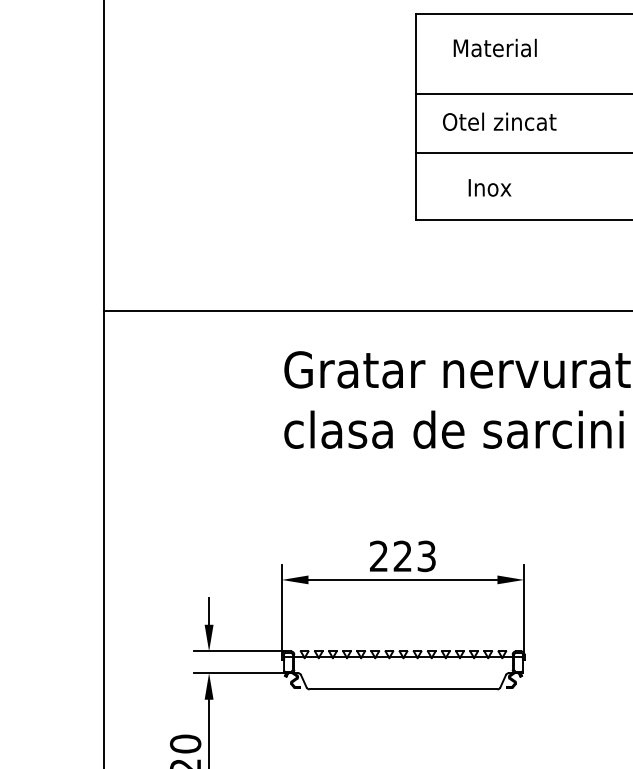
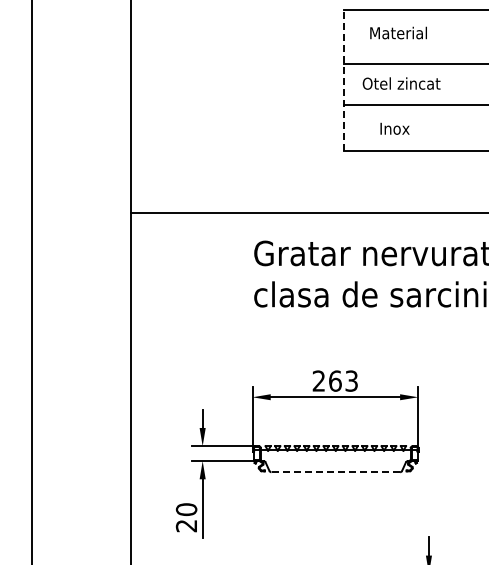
line: (416, 115) -> (344, 79), solid -> dashed
text: (403, 555) -> (335, 380), 223 -> 263
line: (403, 689) -> (335, 472), solid -> dashed

